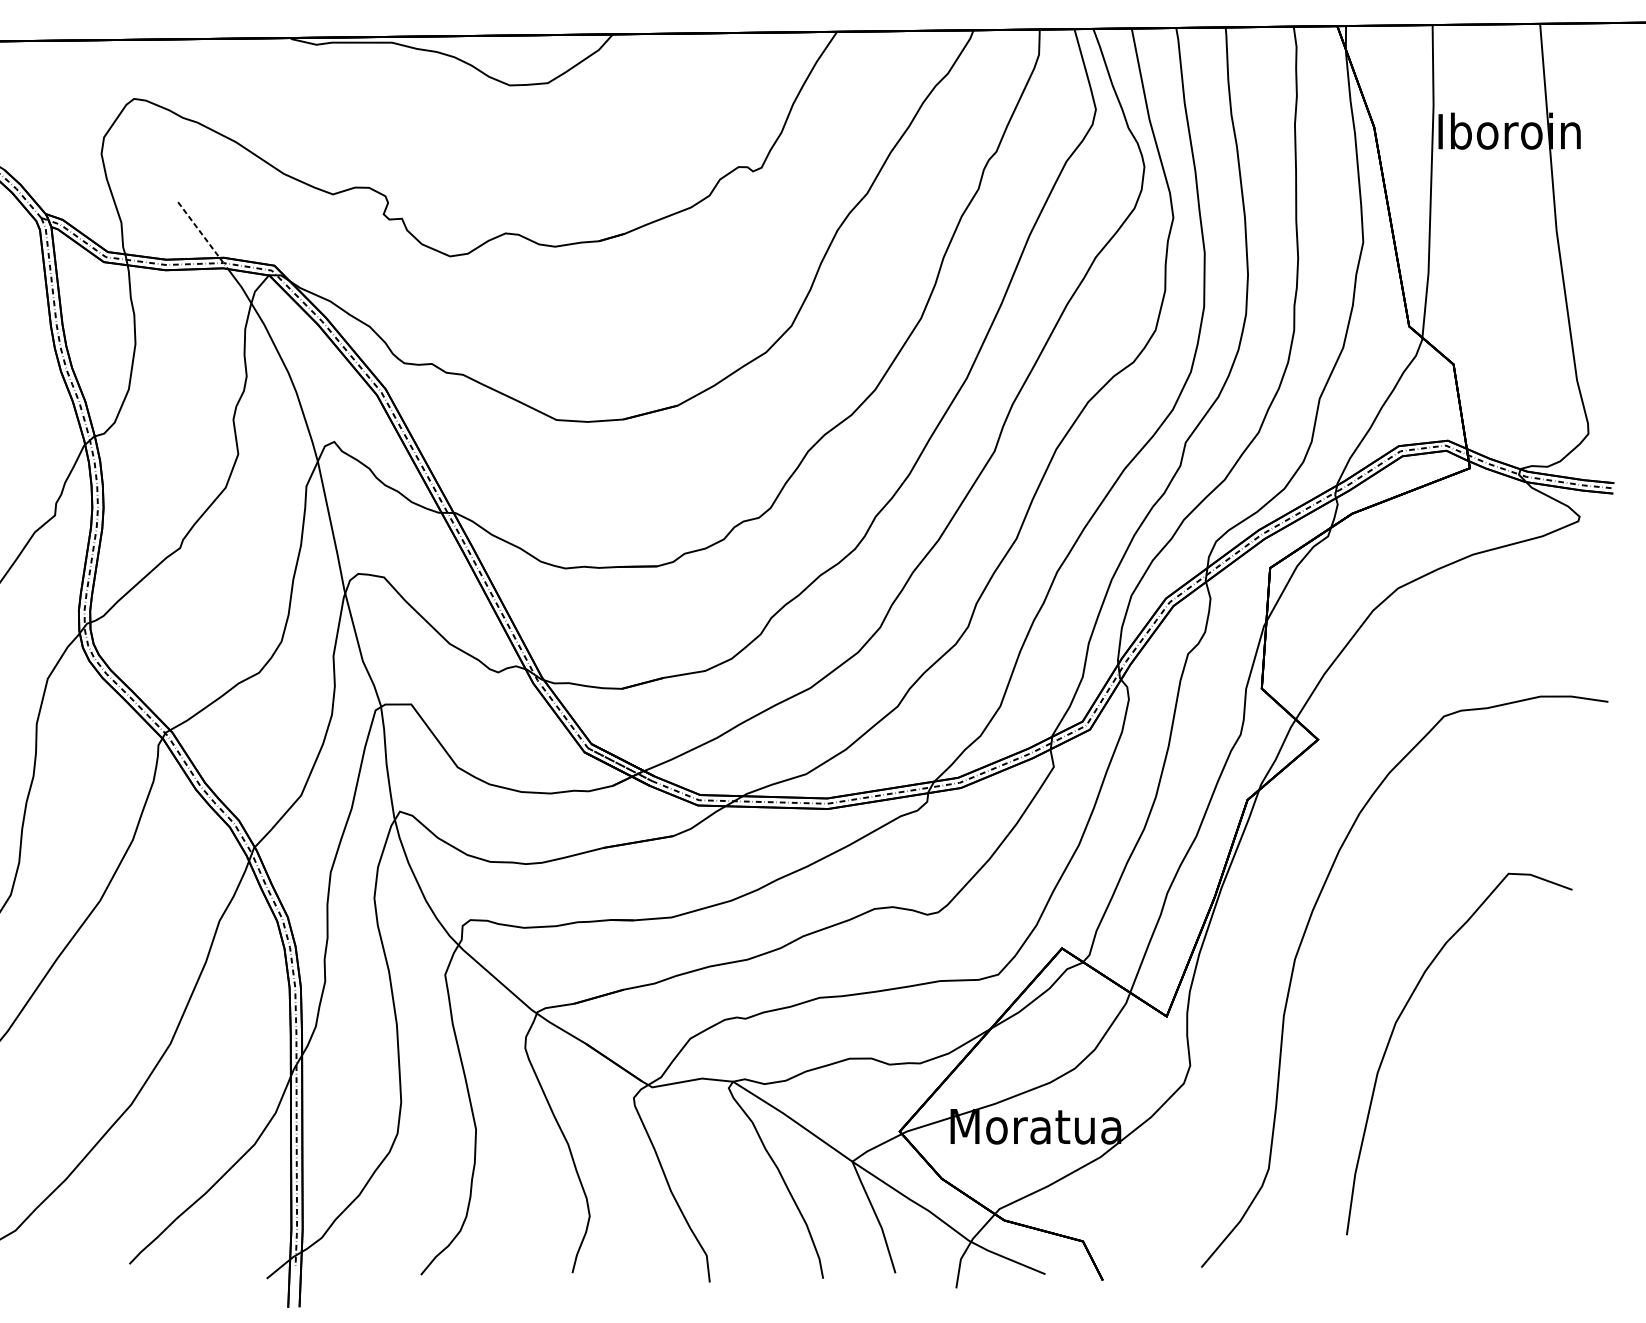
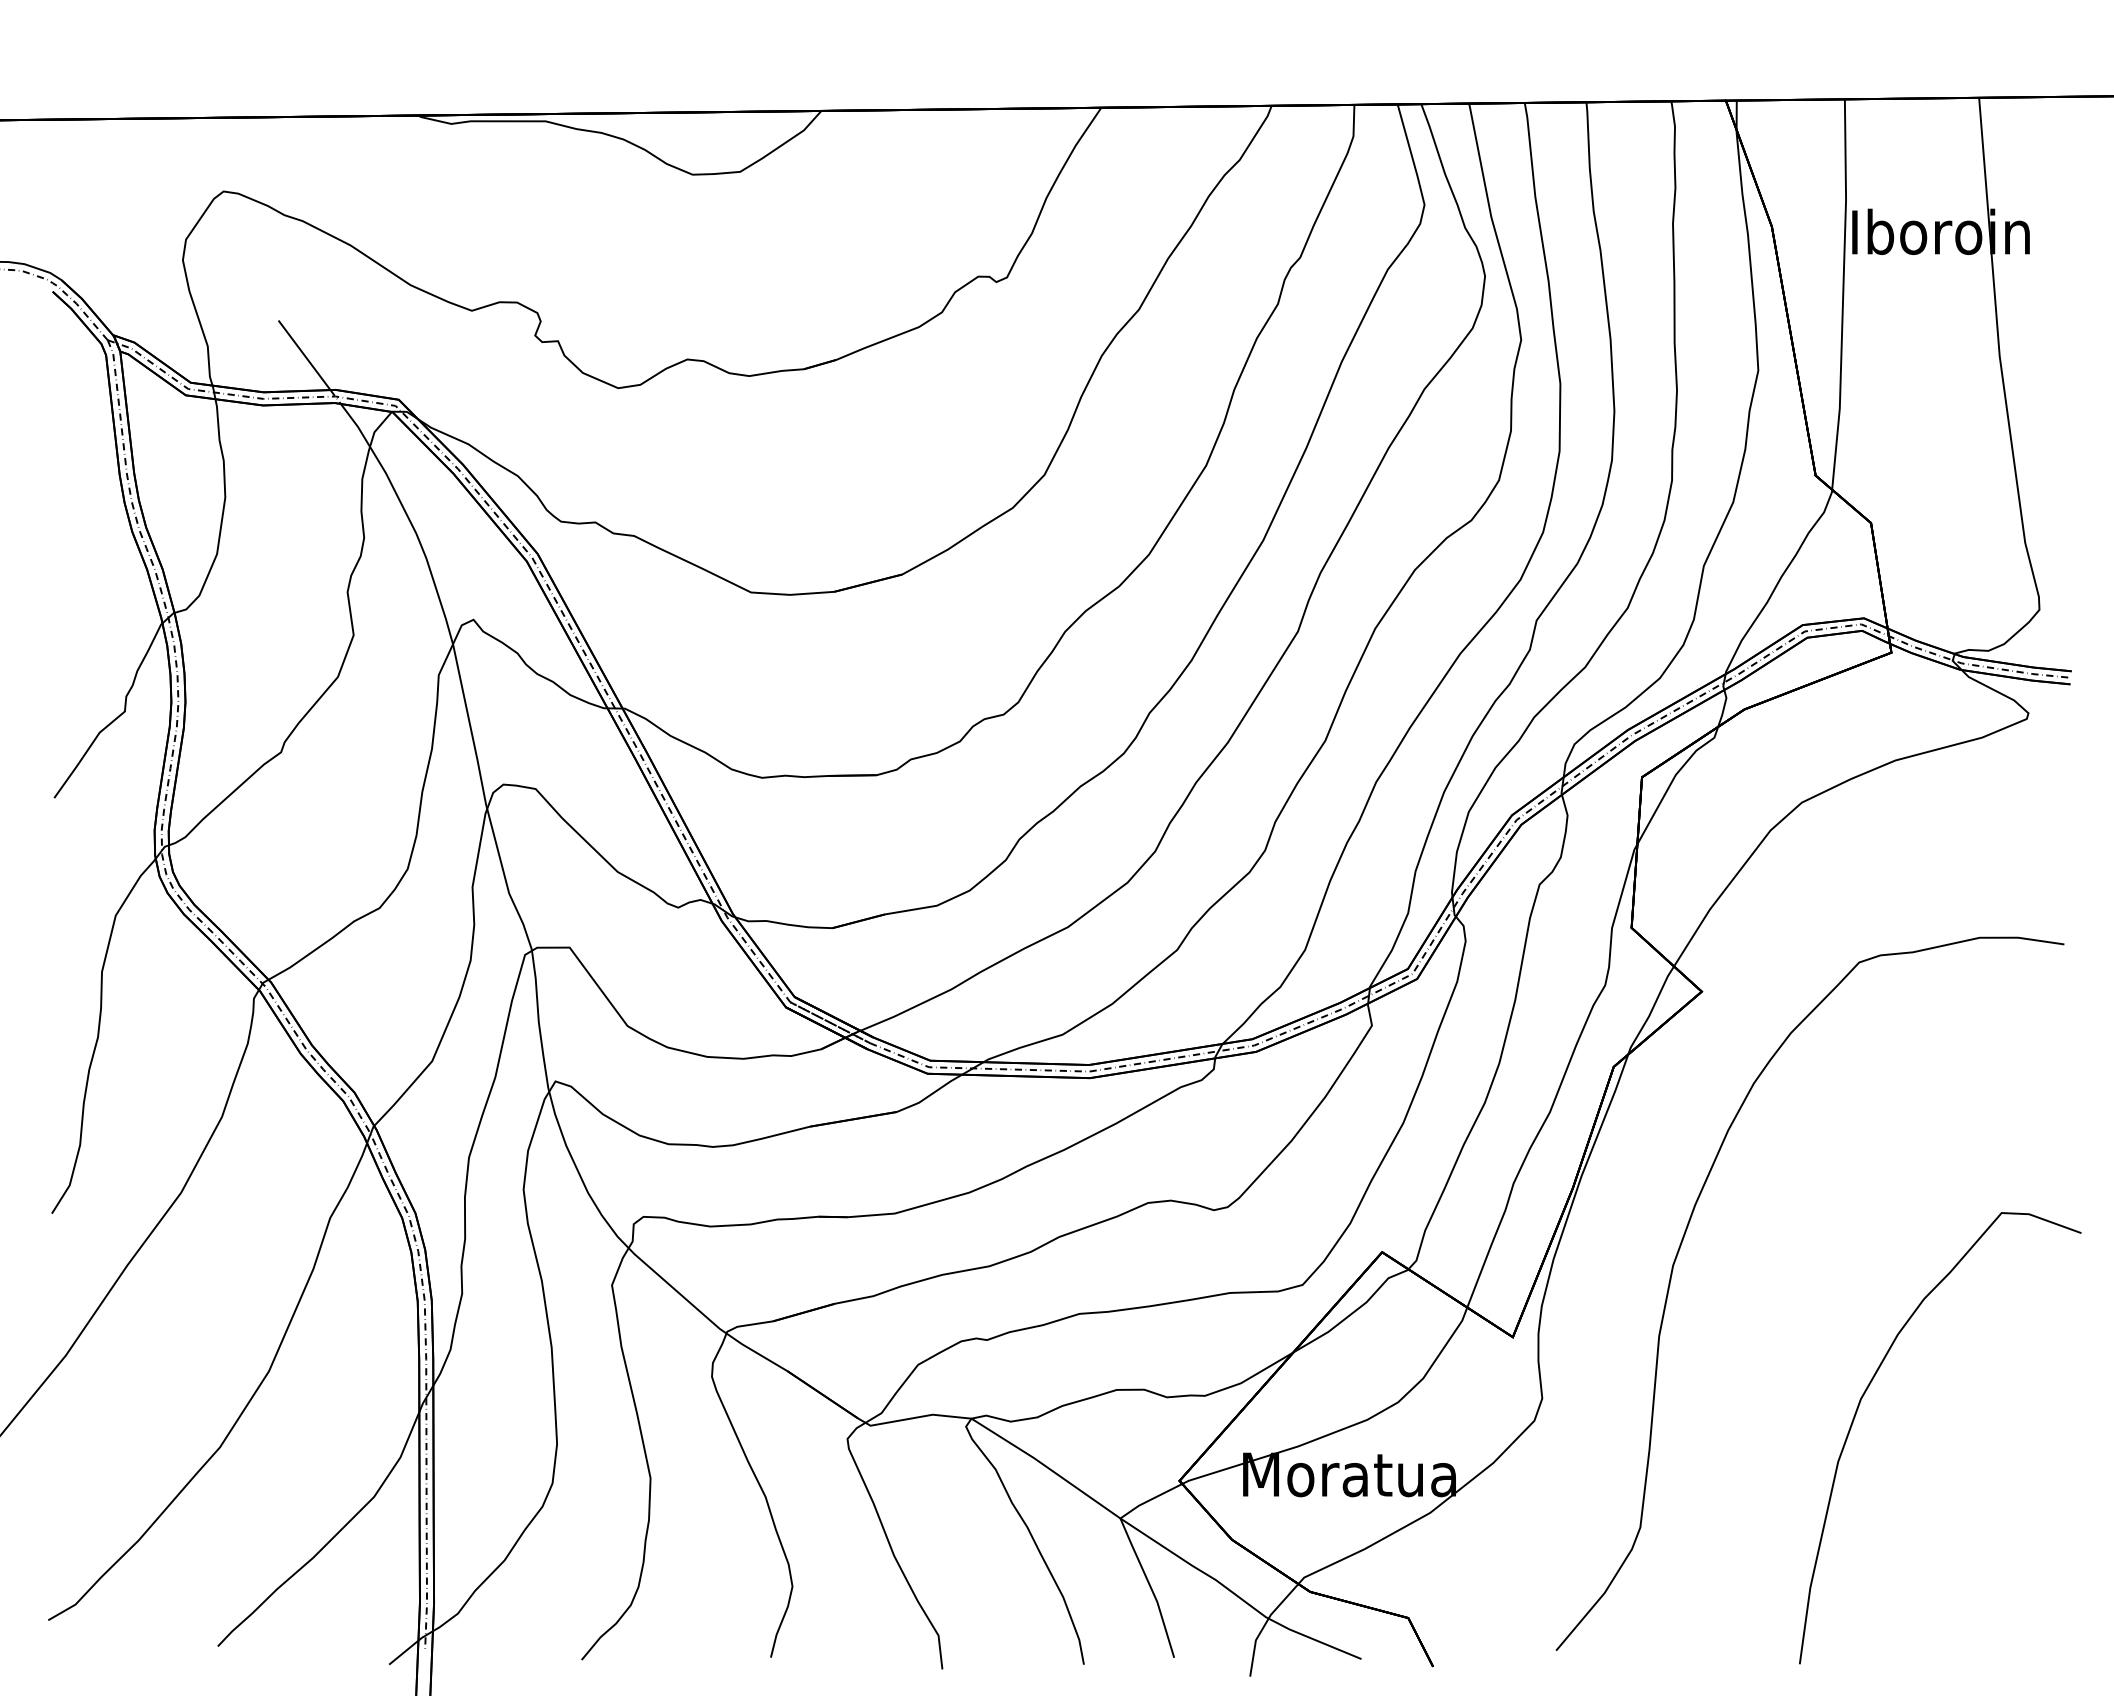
line: (198, 230) -> (304, 355), dashed -> solid
curve: (1393, 1031) -> (1858, 1409), moved

